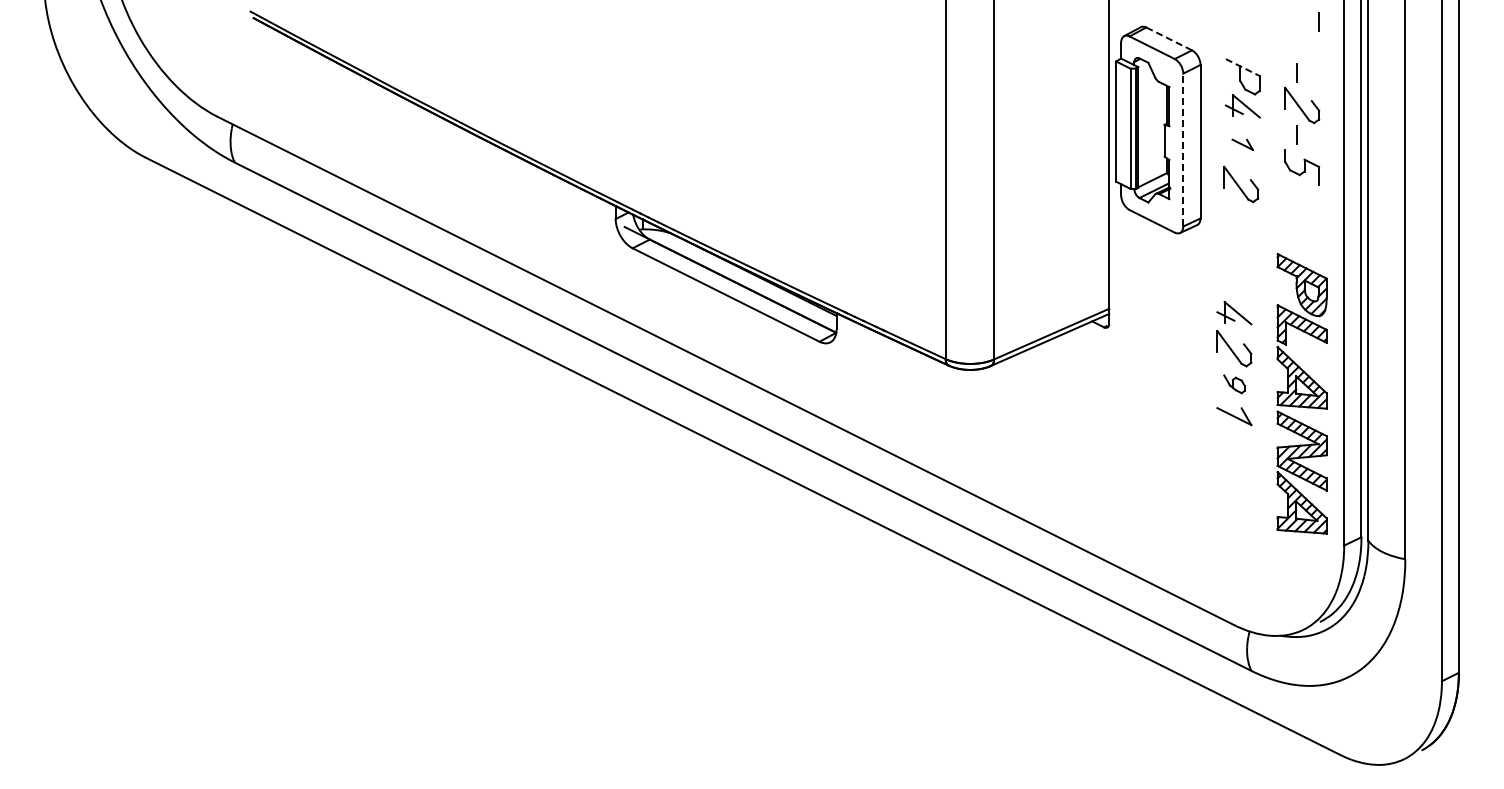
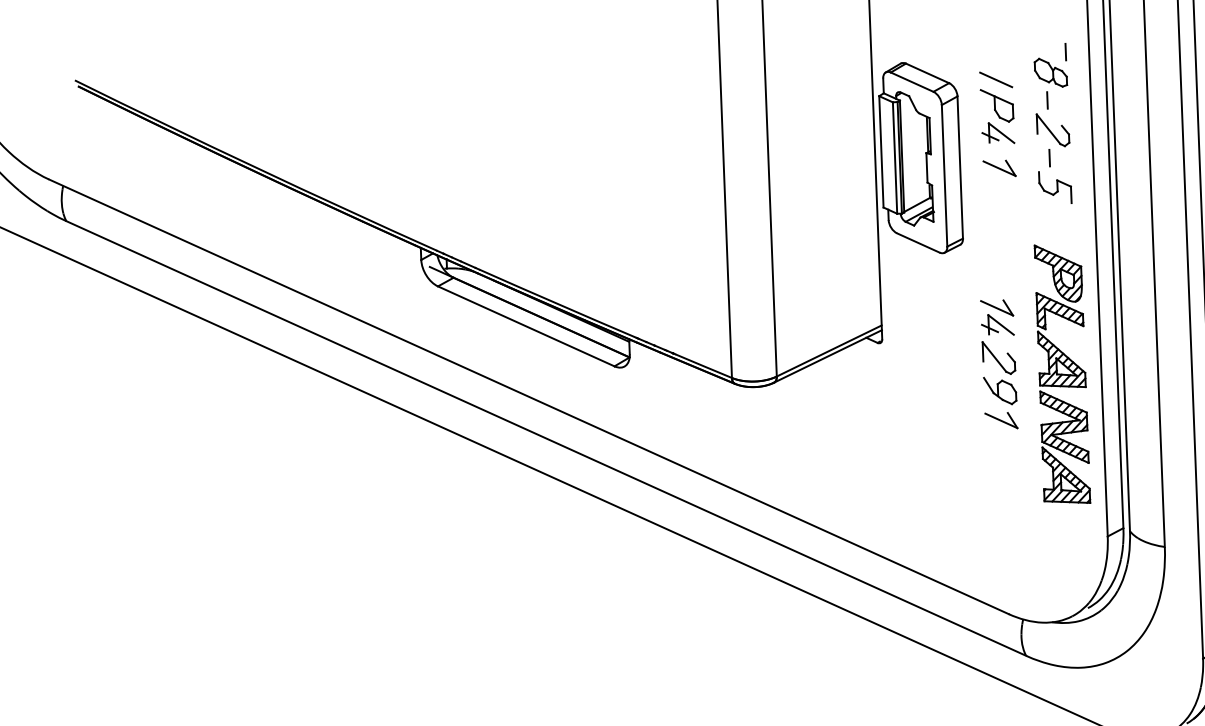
line: (1169, 38) -> (927, 72), dashed -> solid
part: (1302, 42) -> (1051, 71), added
line: (1242, 48) -> (995, 79), added
line: (1242, 67) -> (996, 97), dashed -> solid
part: (1242, 144) -> (999, 168), size x1.67
line: (1183, 149) -> (944, 175), dashed -> solid
part: (1241, 184) -> (999, 205), removed
part: (1234, 294) -> (997, 307), added
part: (1234, 384) -> (1000, 391), size x1.67
part: (1301, 393) -> (1061, 373), moved

